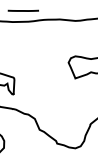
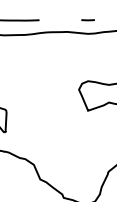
line: (75, 10) -> (88, 19), added

